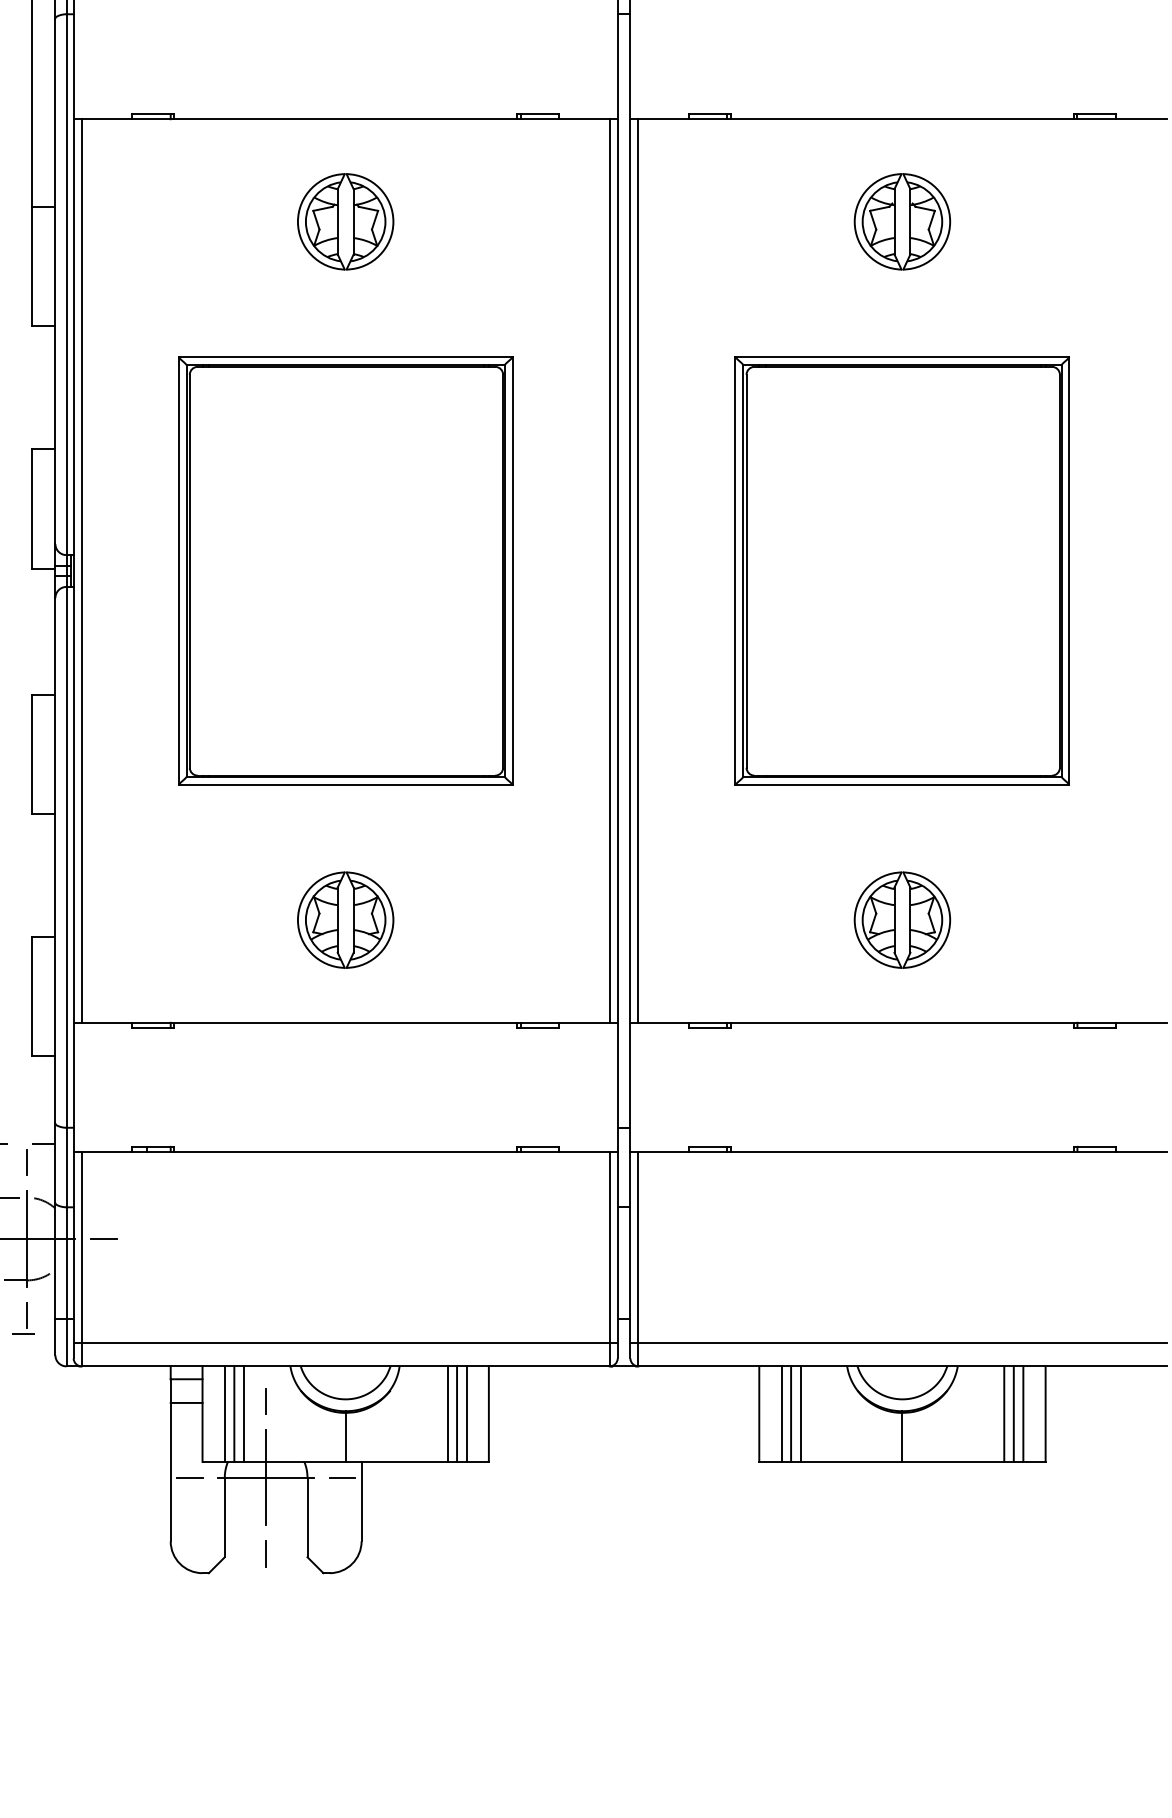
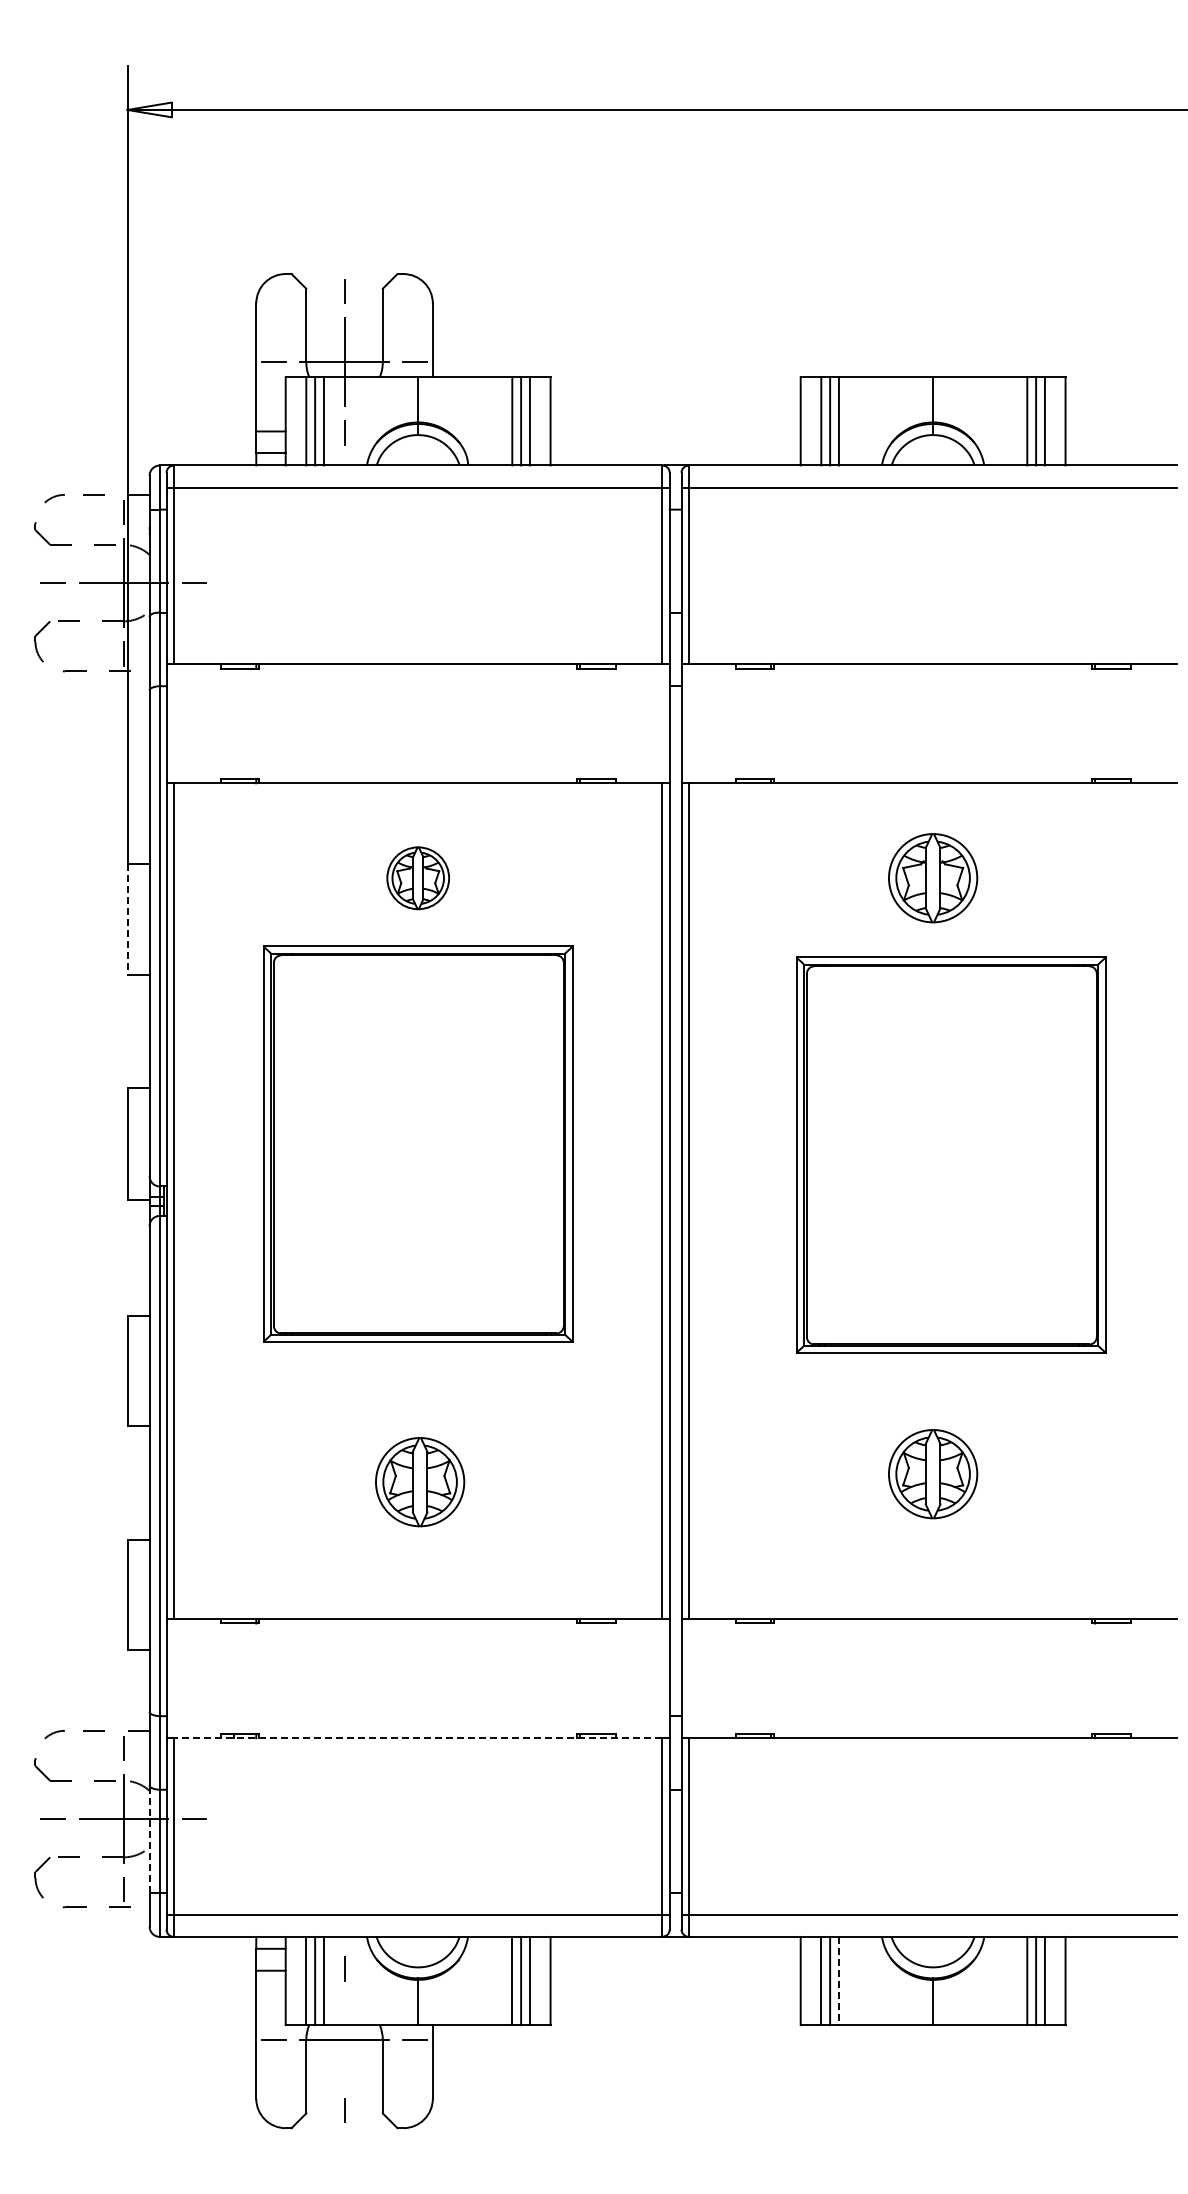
part: (346, 222) -> (418, 878), size x0.7
line: (31, 266) -> (127, 919), solid -> dashed
part: (346, 570) -> (418, 1143), moved
part: (902, 570) -> (951, 1154), moved
part: (346, 920) -> (420, 1482), moved
part: (902, 920) -> (933, 1474), moved
line: (345, 1151) -> (417, 1738), solid -> dashed
line: (55, 1261) -> (149, 1839), solid -> dashed
line: (800, 1414) -> (838, 1981), solid -> dashed
line: (266, 1477) -> (344, 2039), removed

